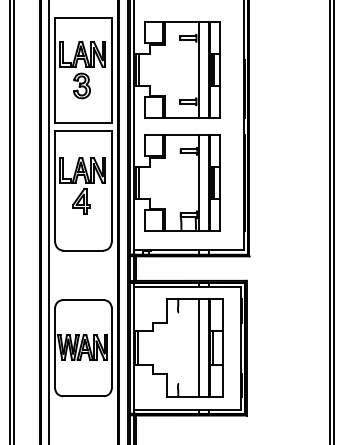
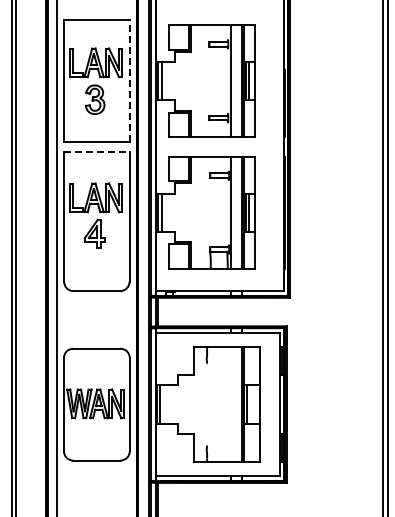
line: (111, 69) -> (129, 80), solid -> dashed
line: (83, 130) -> (96, 151), solid -> dashed
line: (199, 348) -> (231, 404), removed

